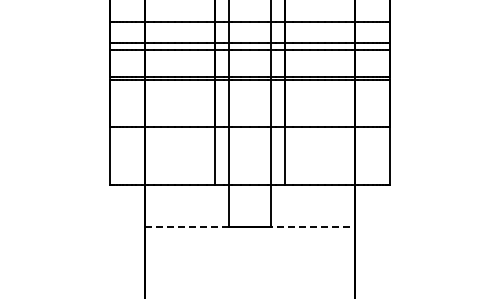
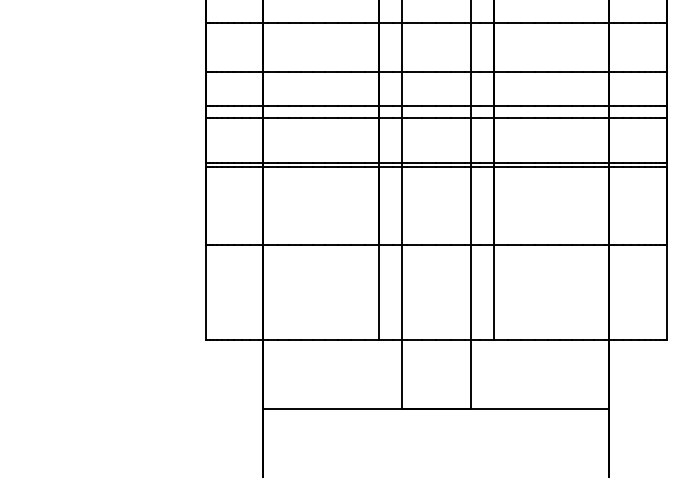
line: (250, 227) -> (437, 409), dashed -> solid

